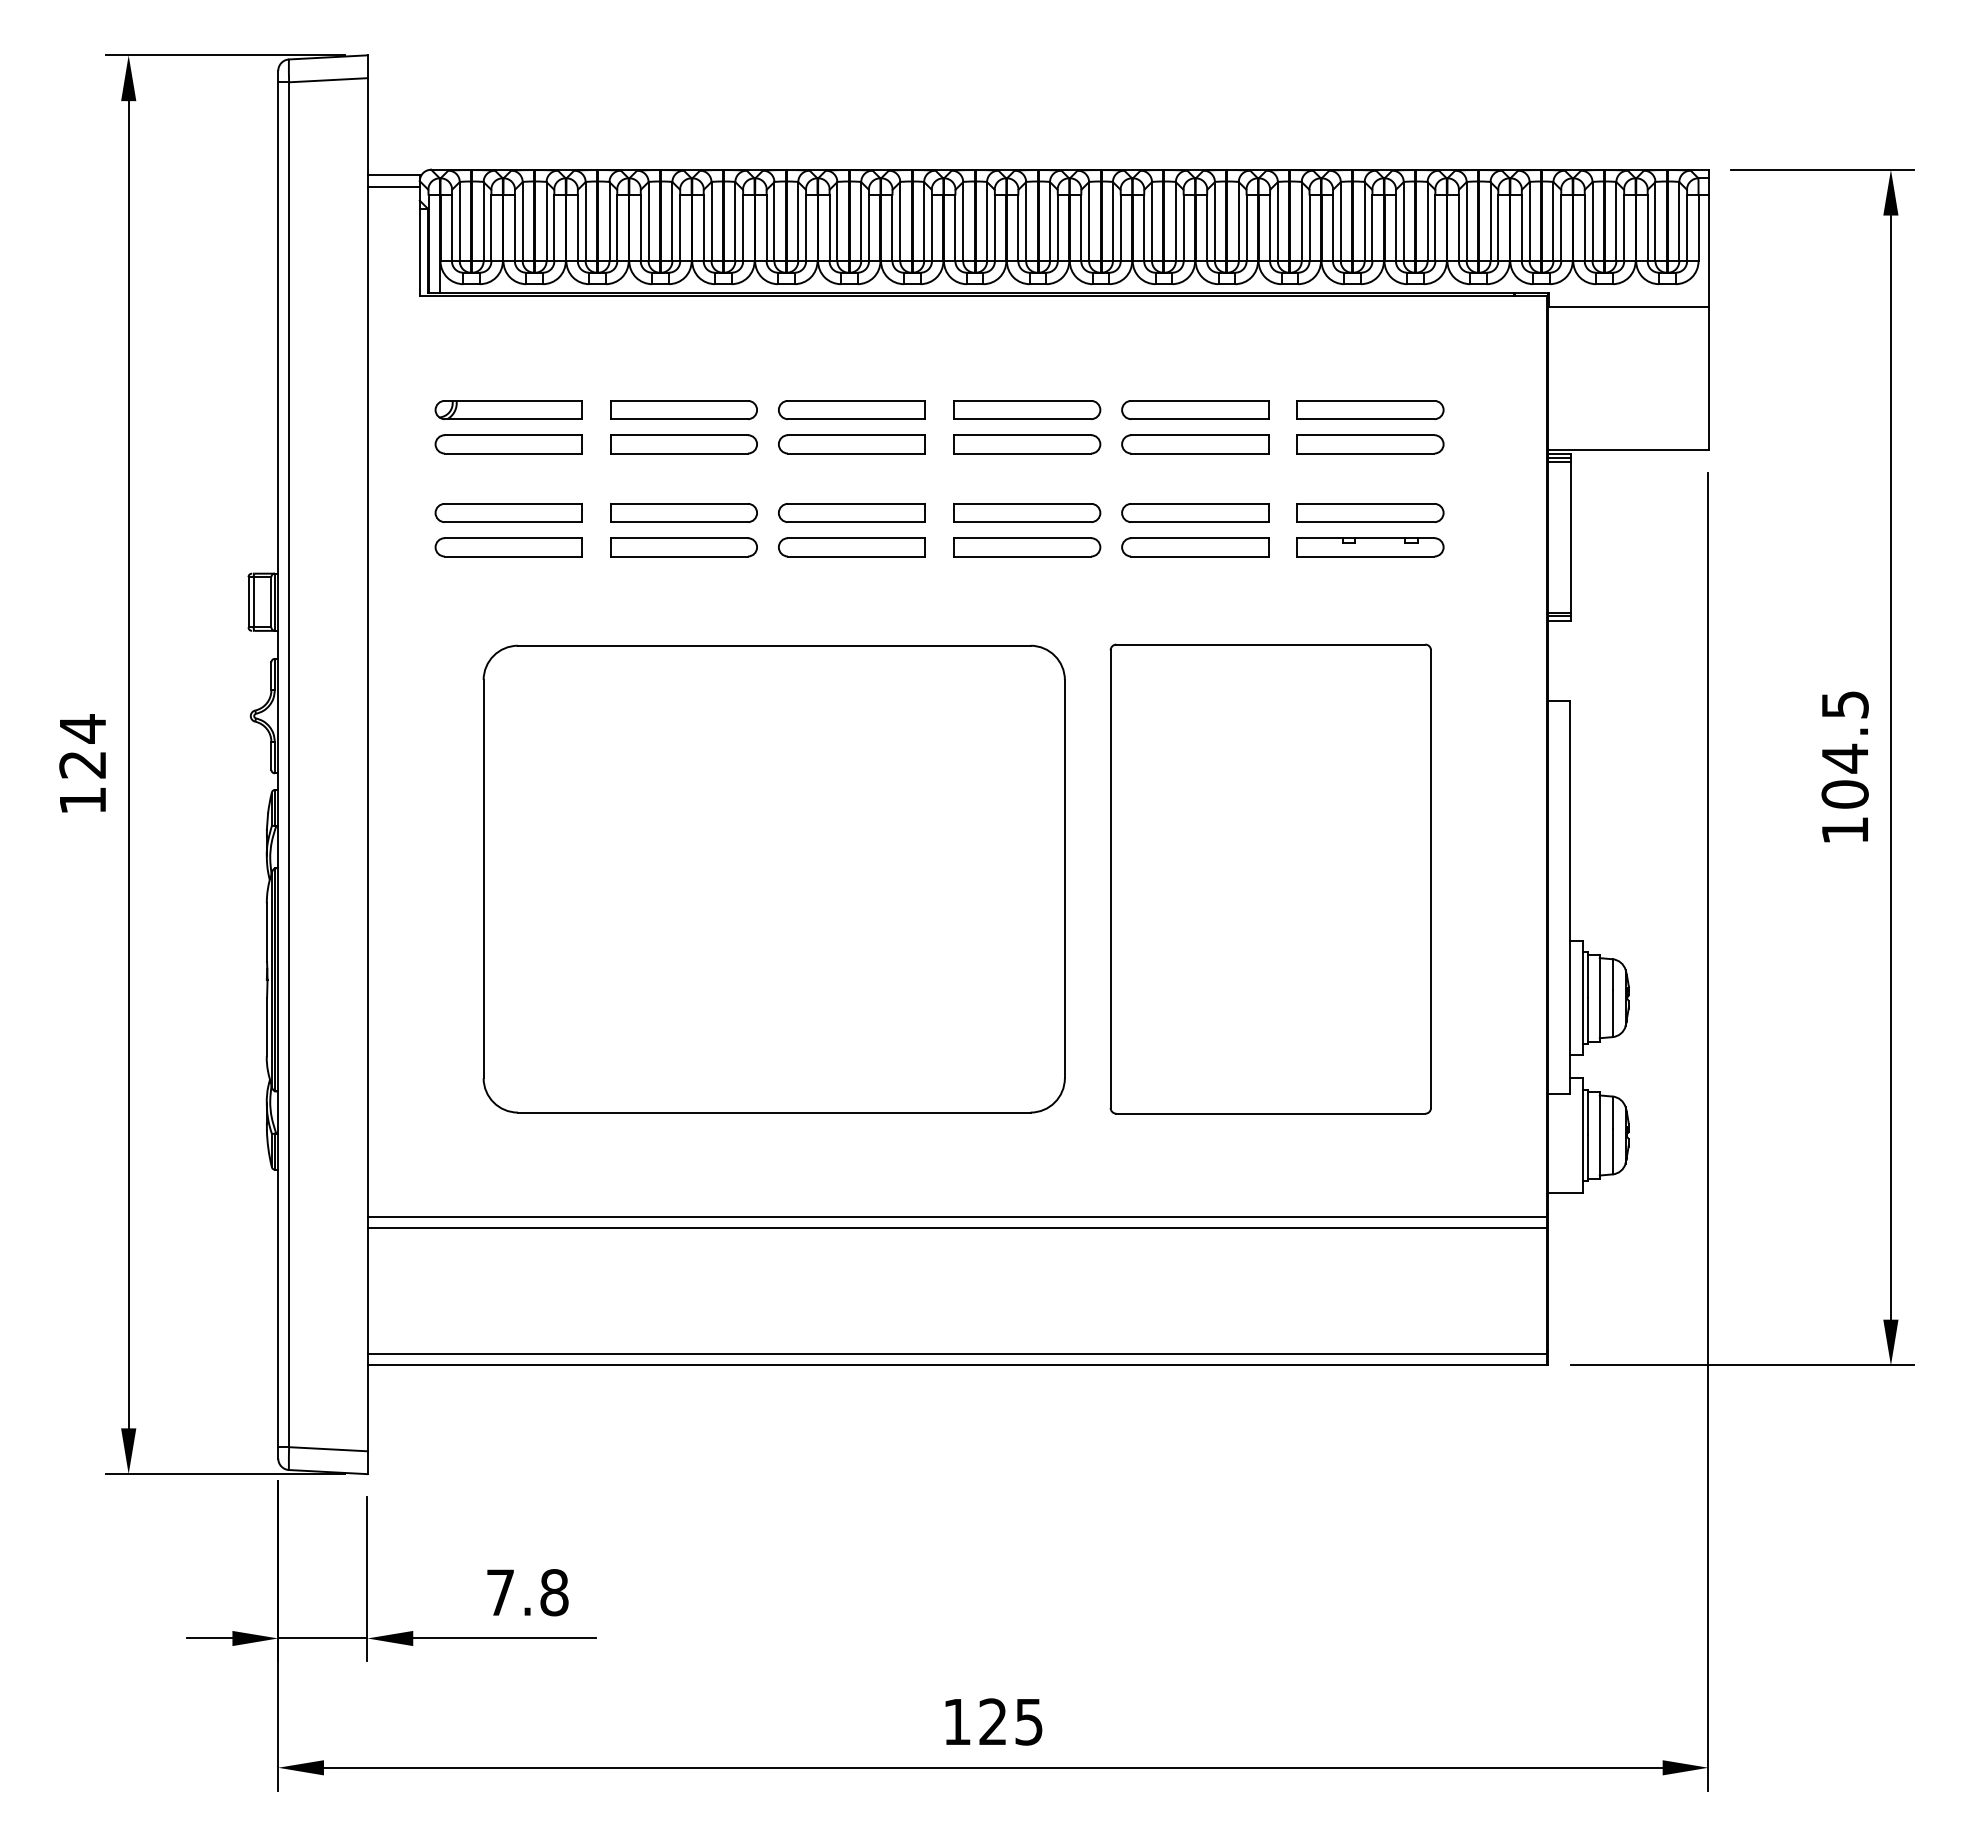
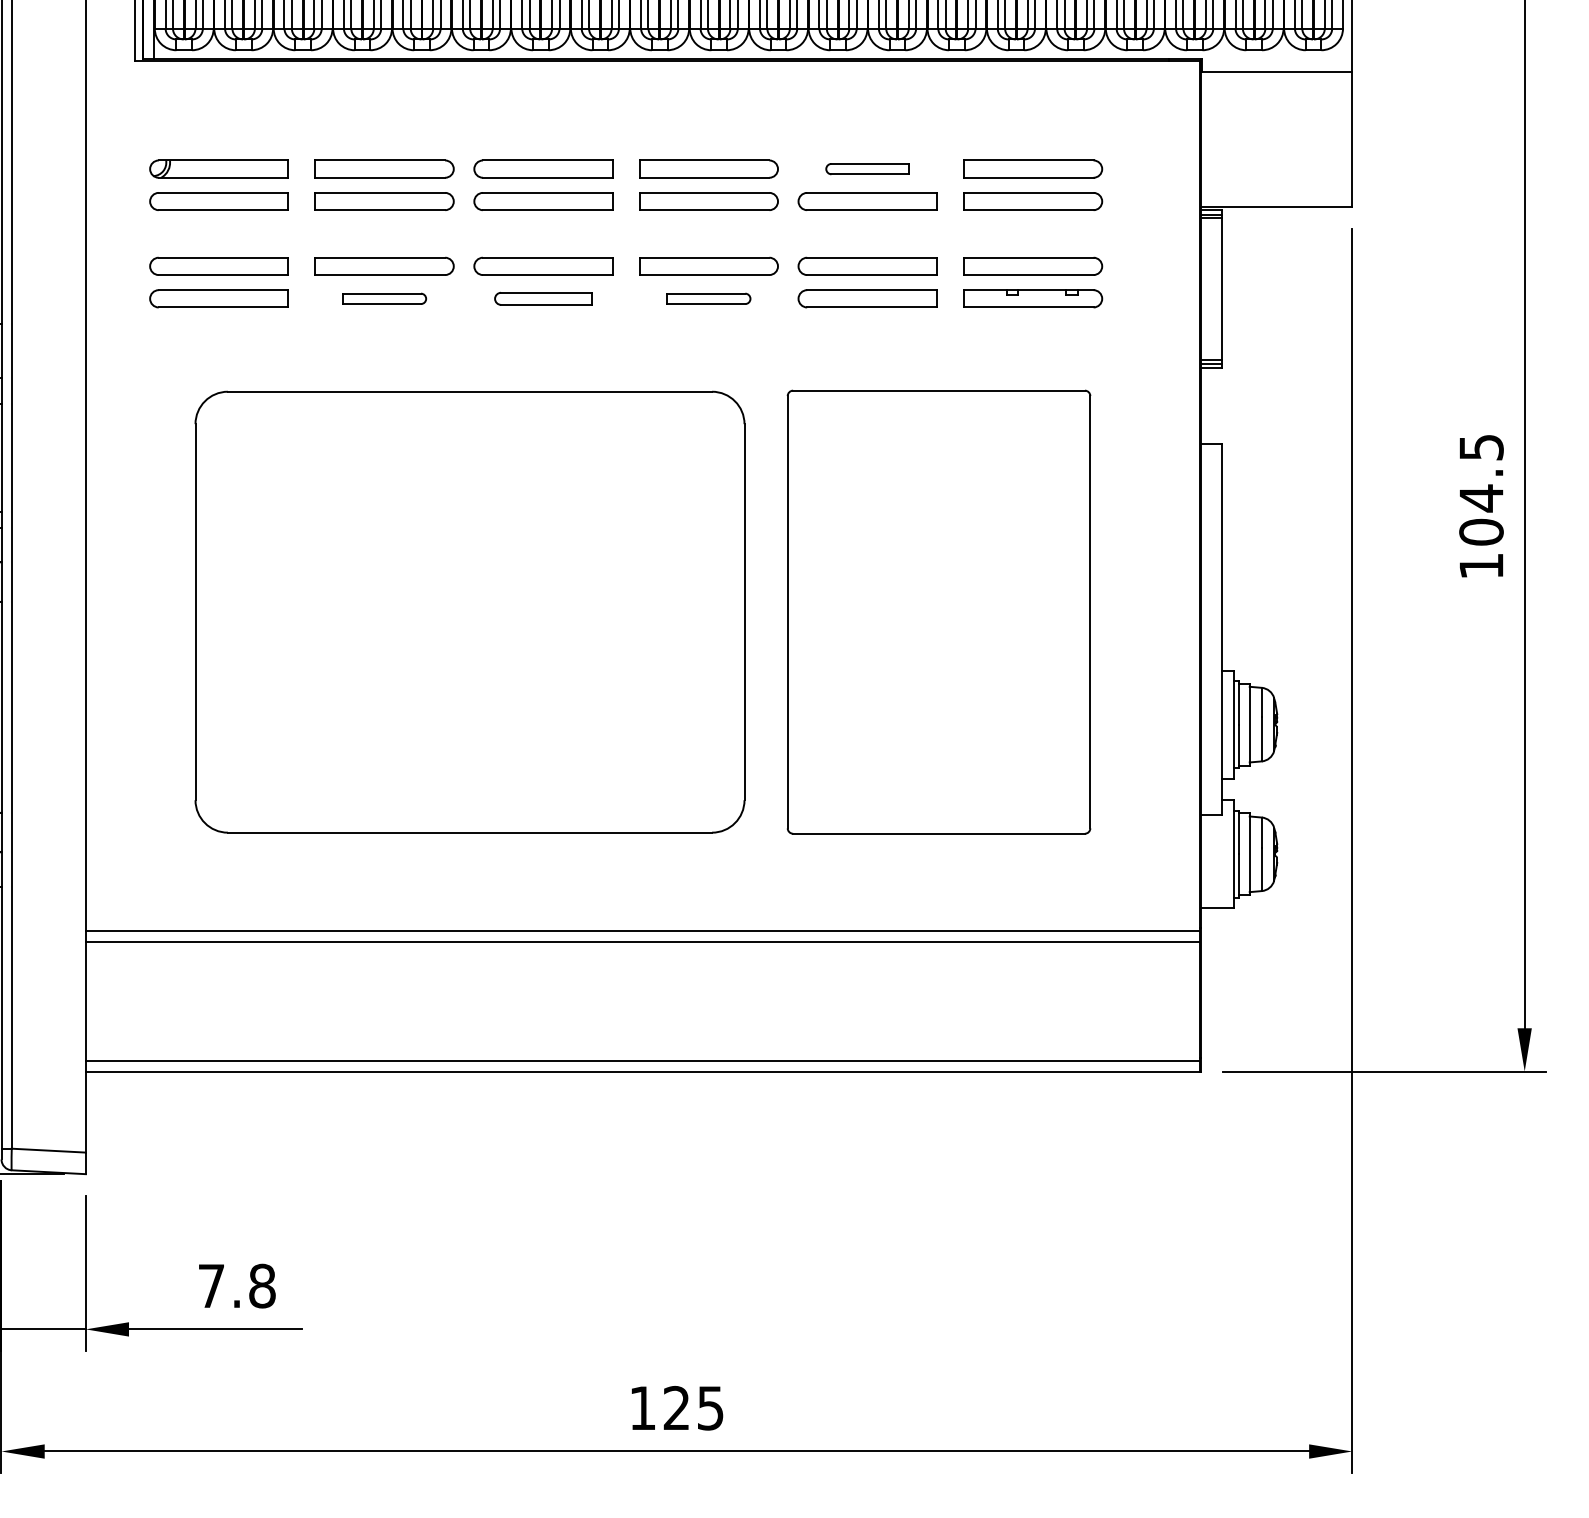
part: (1195, 409) -> (867, 168), size x0.6
part: (683, 547) -> (384, 298), size x0.6
part: (851, 547) -> (542, 298), size x0.7
part: (1027, 547) -> (709, 298), size x0.6

